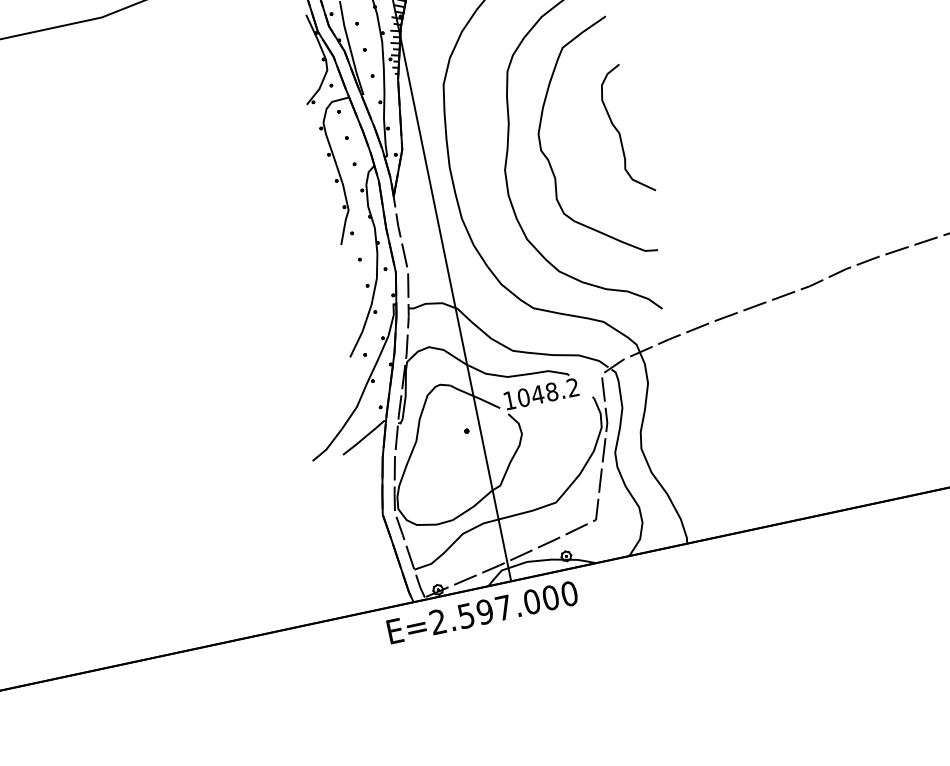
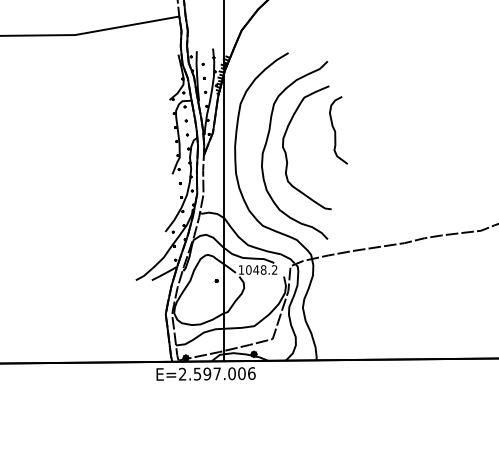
curve: (621, 132) -> (336, 131), moved
text: (568, 593) -> (251, 373), E=2.597.000 -> E=2.597.006

